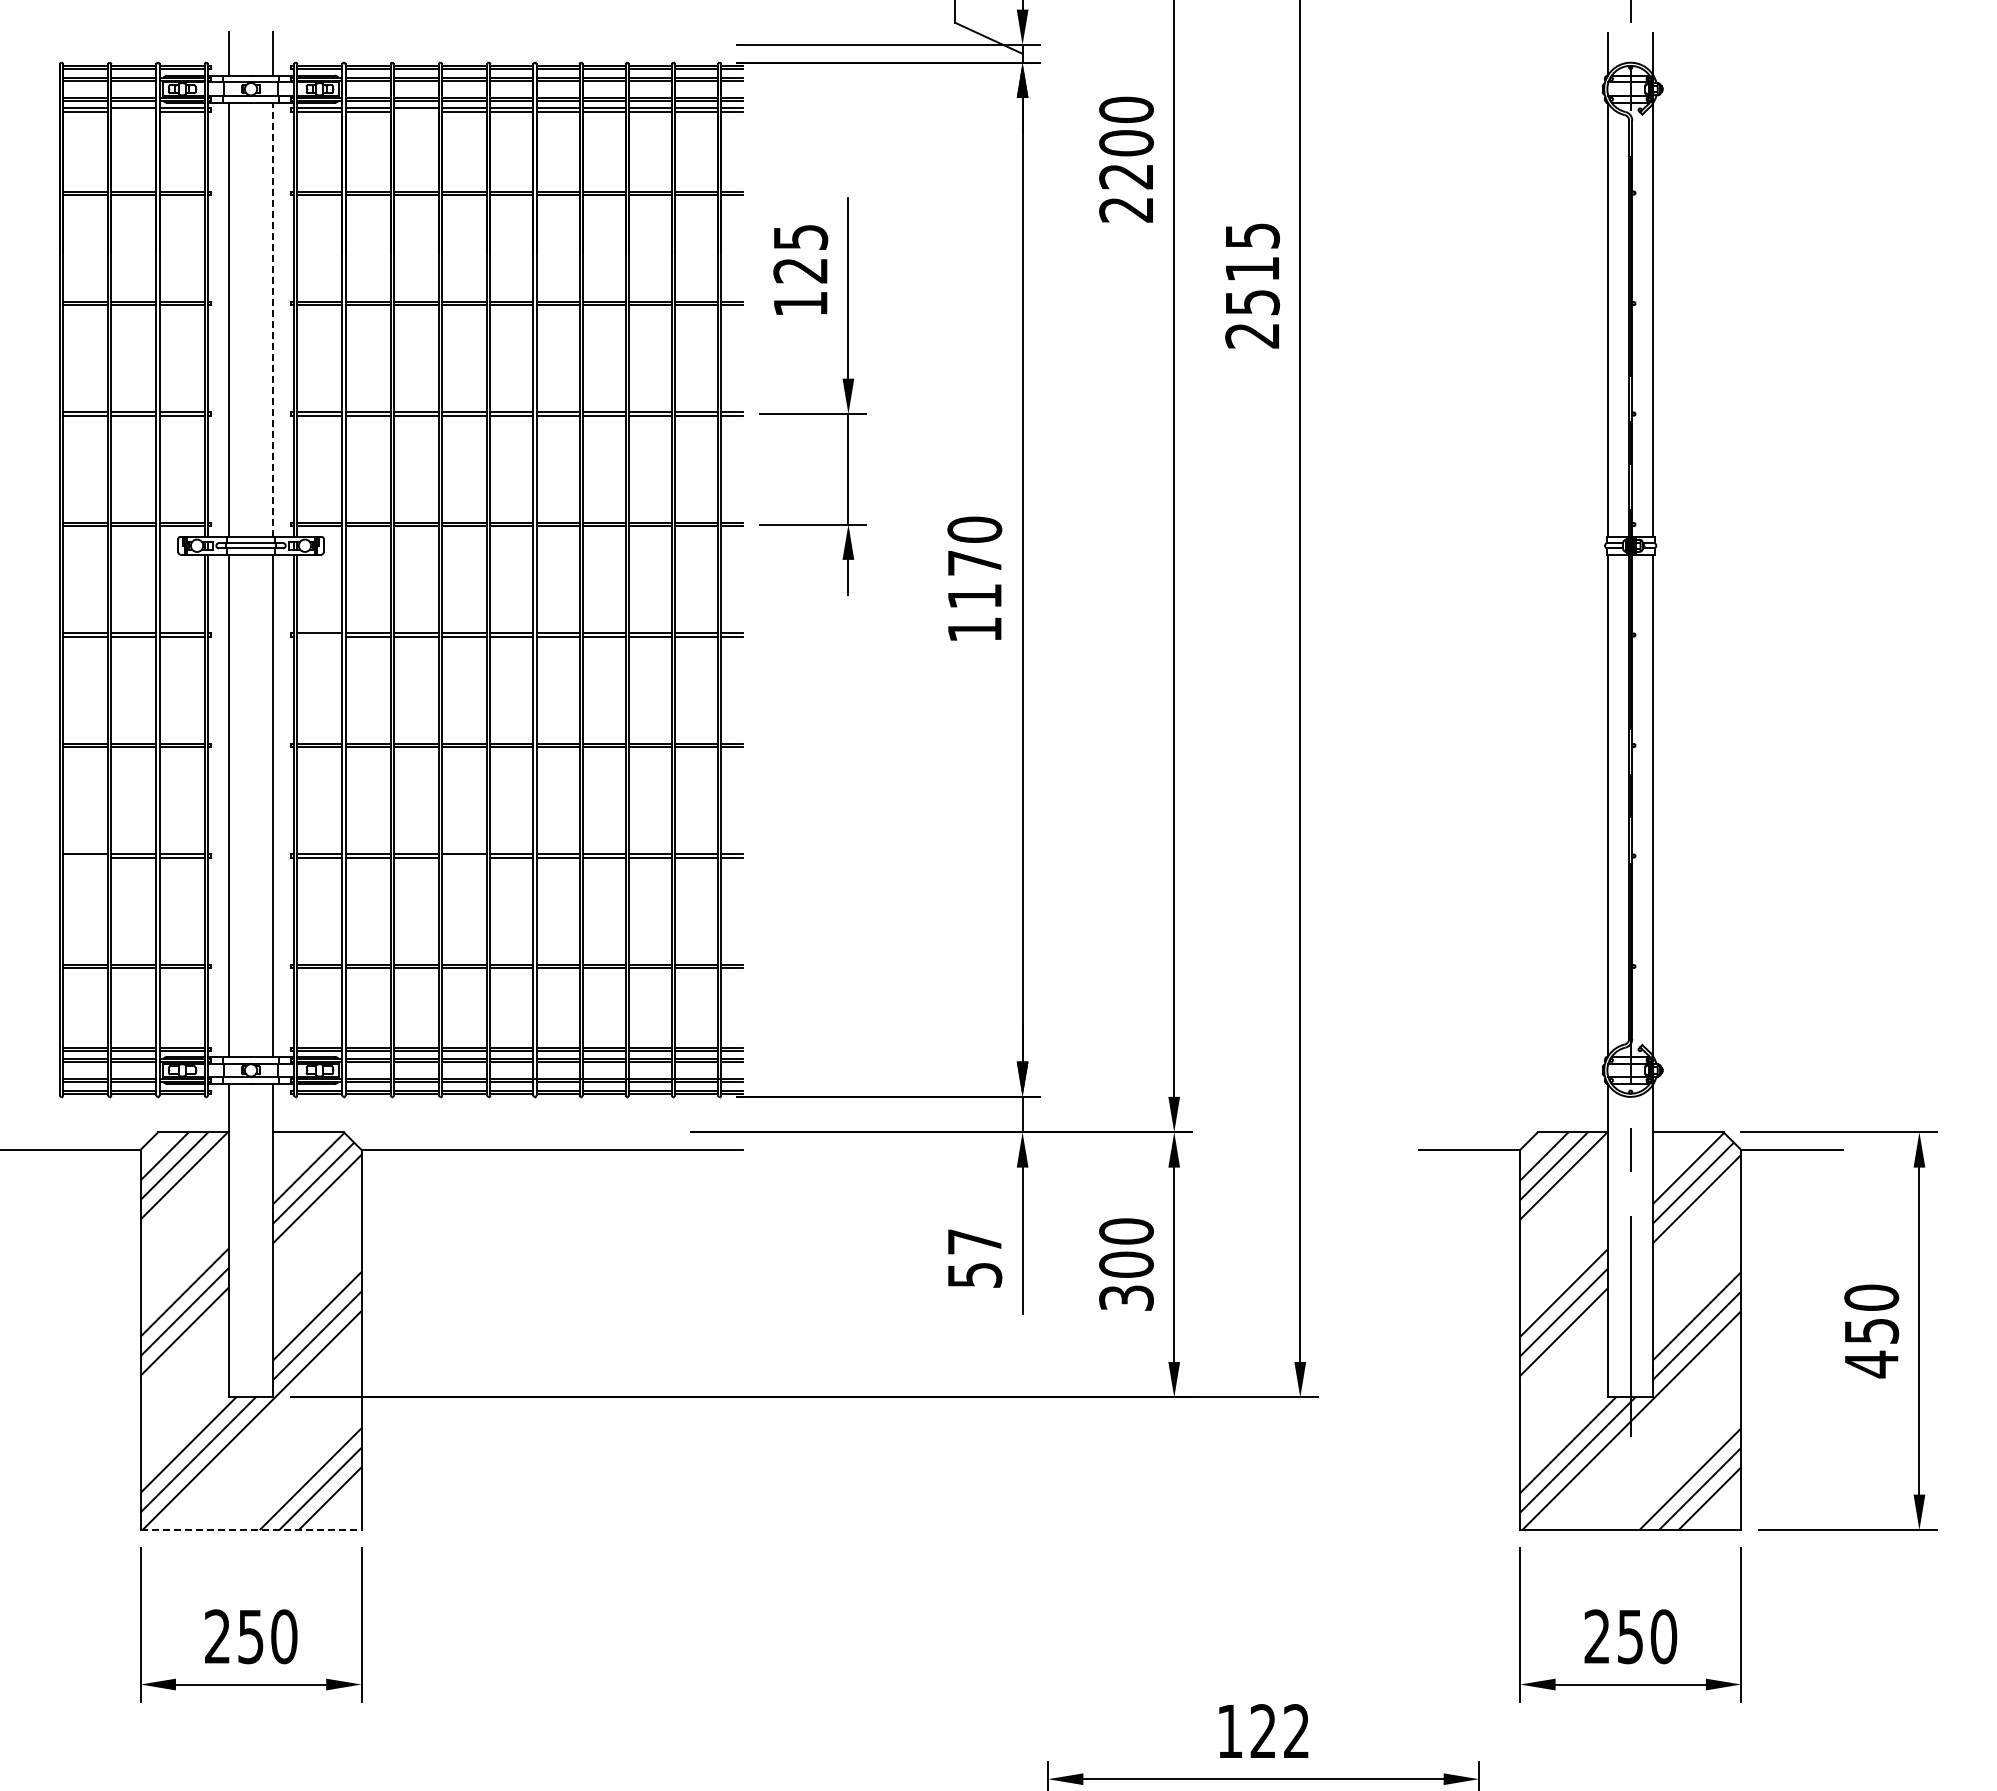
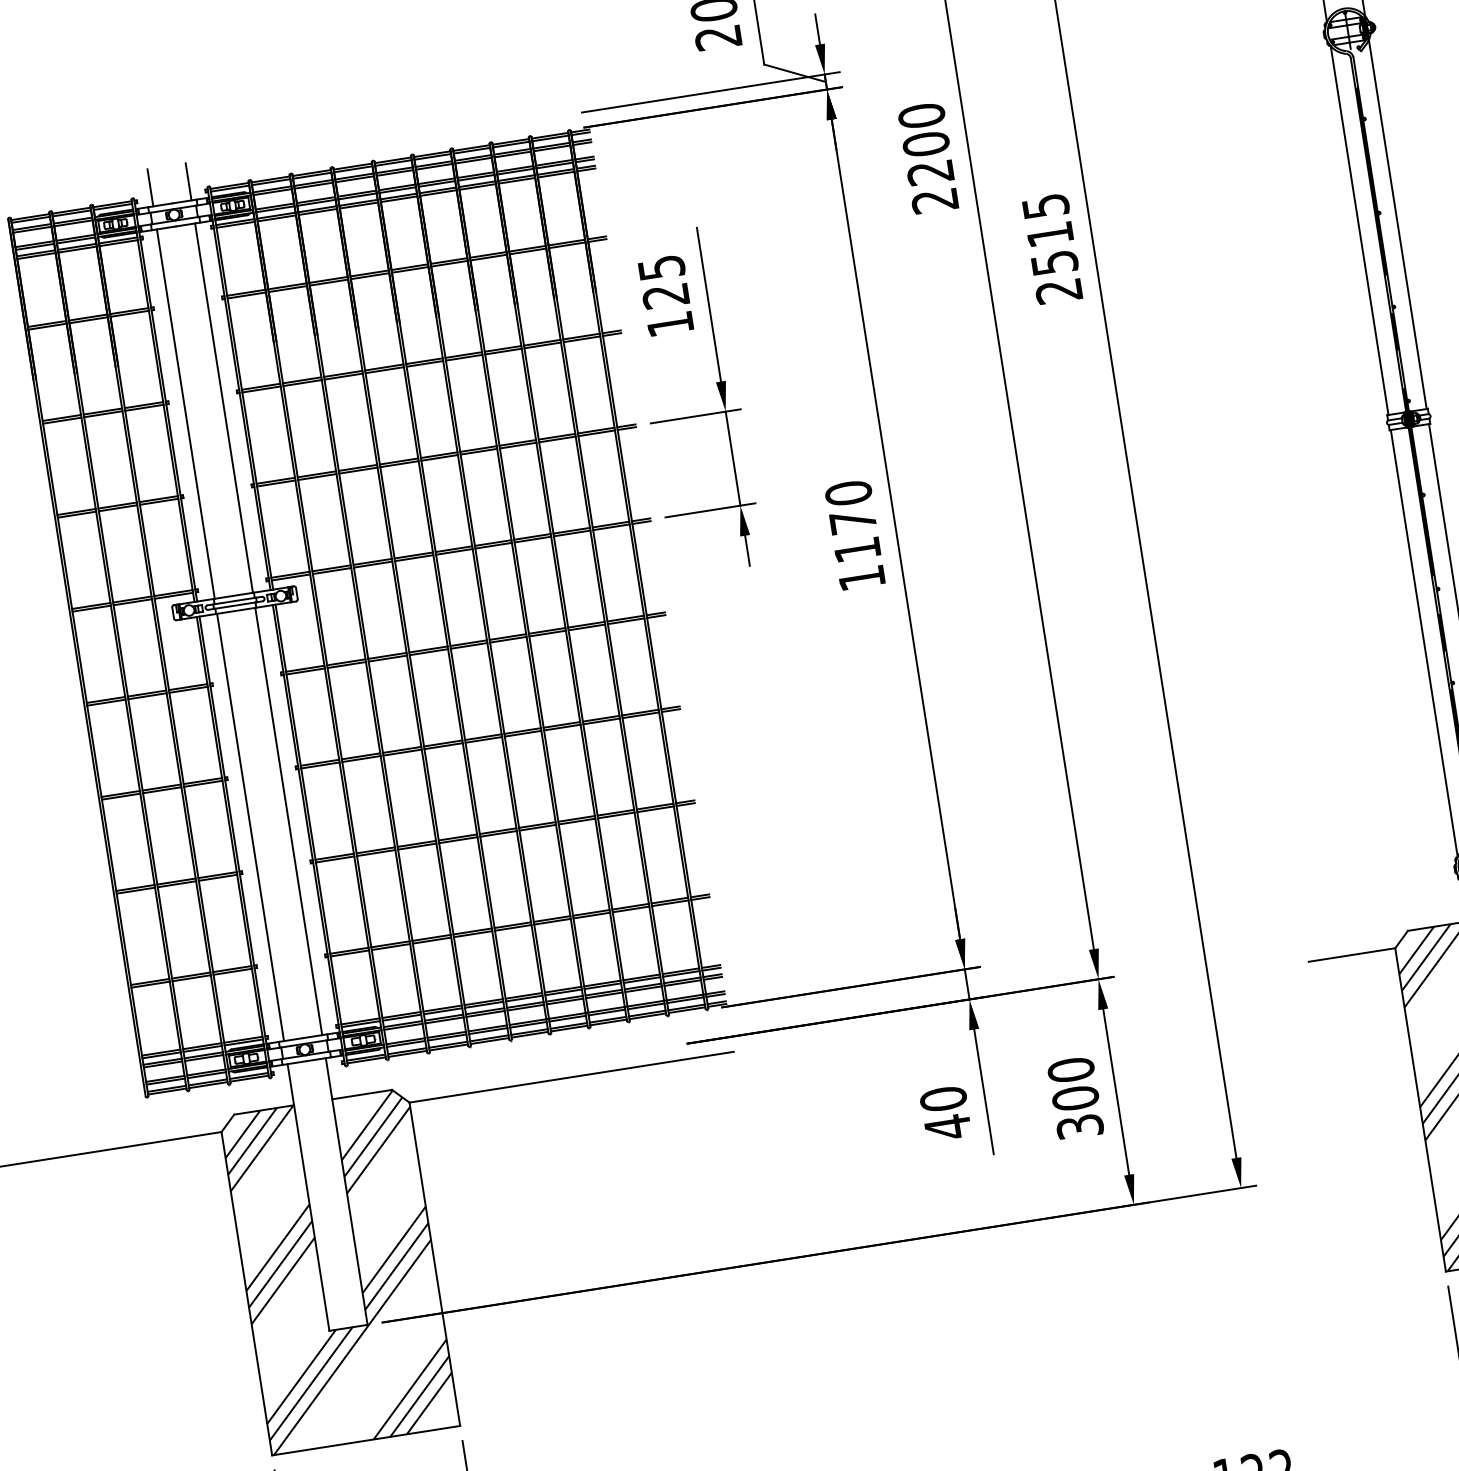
line: (133, 111) -> (77, 249), added
line: (415, 111) -> (317, 211), added
line: (273, 319) -> (224, 407), dashed -> solid
line: (319, 636) -> (305, 671), added
line: (85, 857) -> (135, 890), added
line: (464, 857) -> (458, 840), added
text: (974, 1258) -> (945, 1113), 57 -> 40
line: (251, 1530) -> (366, 1441), dashed -> solid

